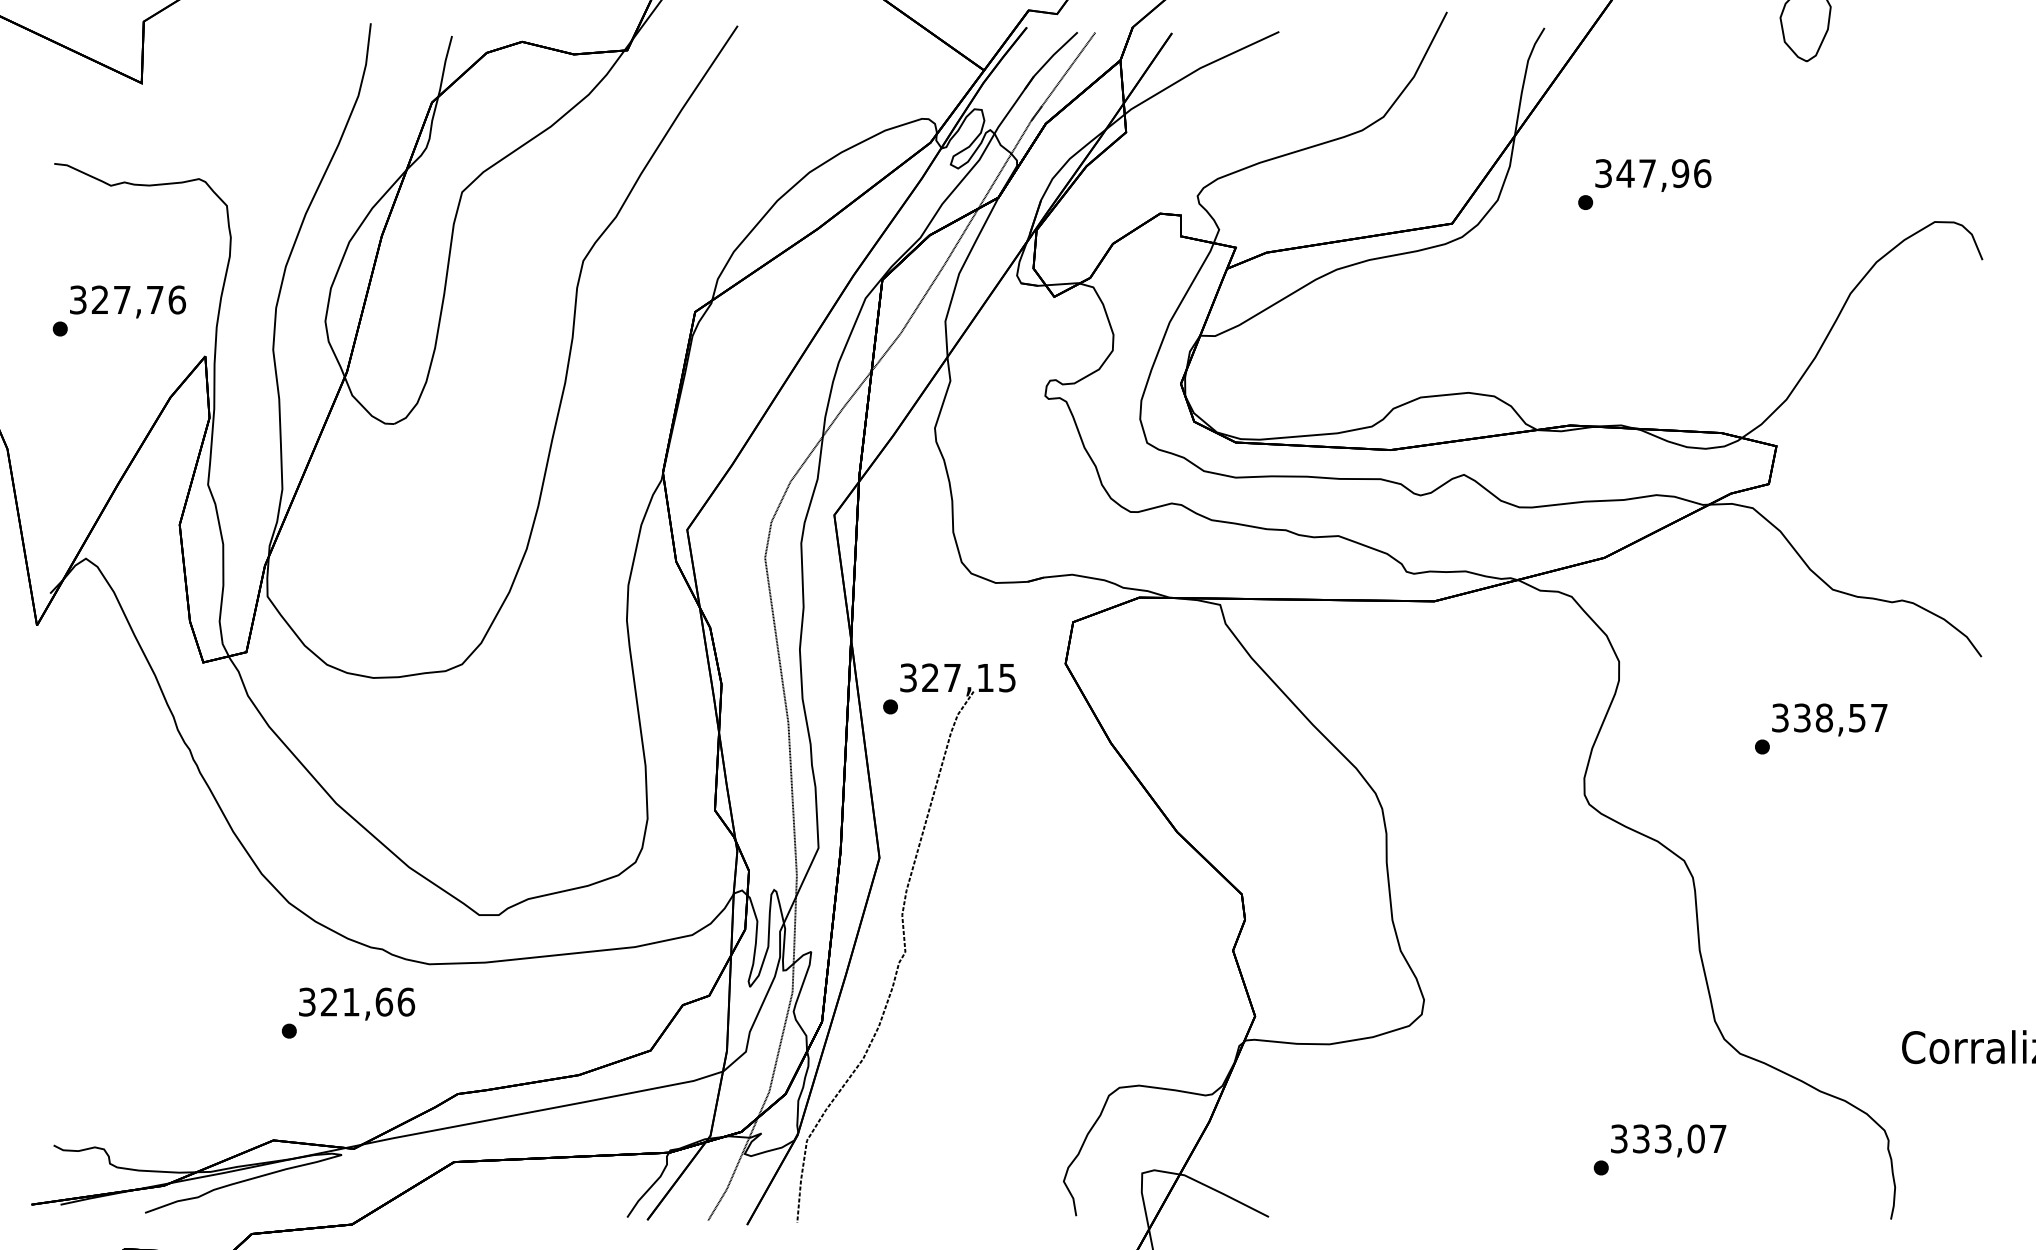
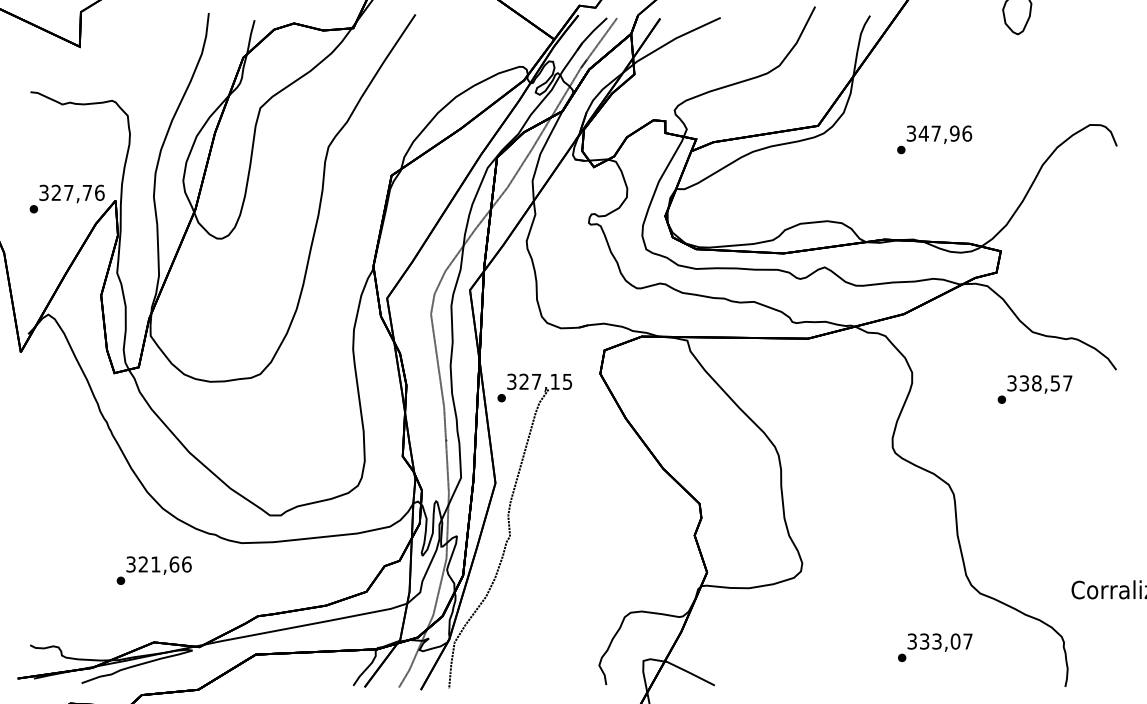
text: (1644, 183) -> (934, 139), moved
text: (118, 309) -> (66, 198), moved
text: (1820, 728) -> (1034, 389), moved
text: (347, 1012) -> (153, 570), moved

